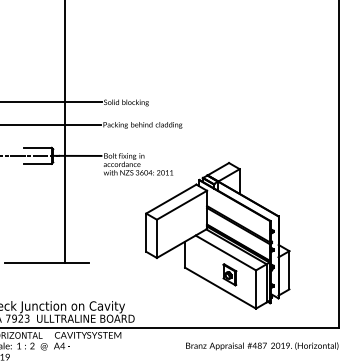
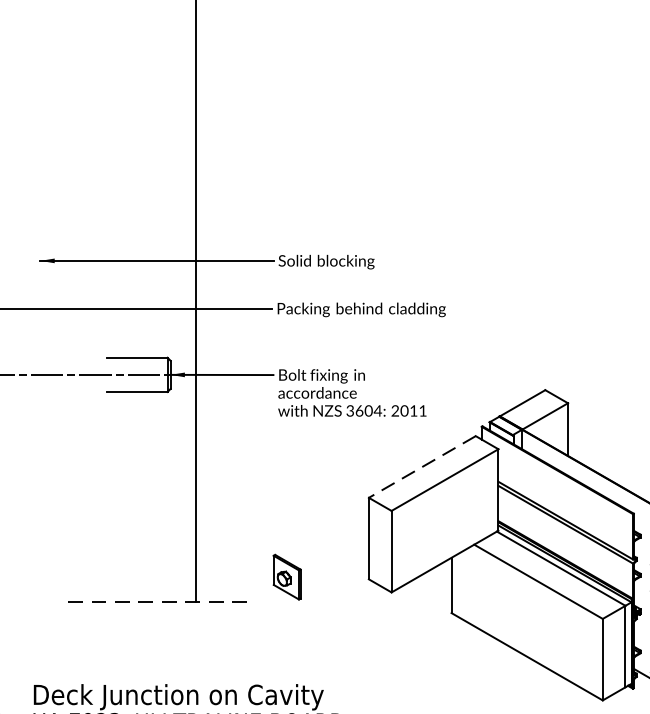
line: (171, 199) -> (422, 467), solid -> dashed
line: (47, 262) -> (158, 602), solid -> dashed
part: (229, 274) -> (286, 576), moved

